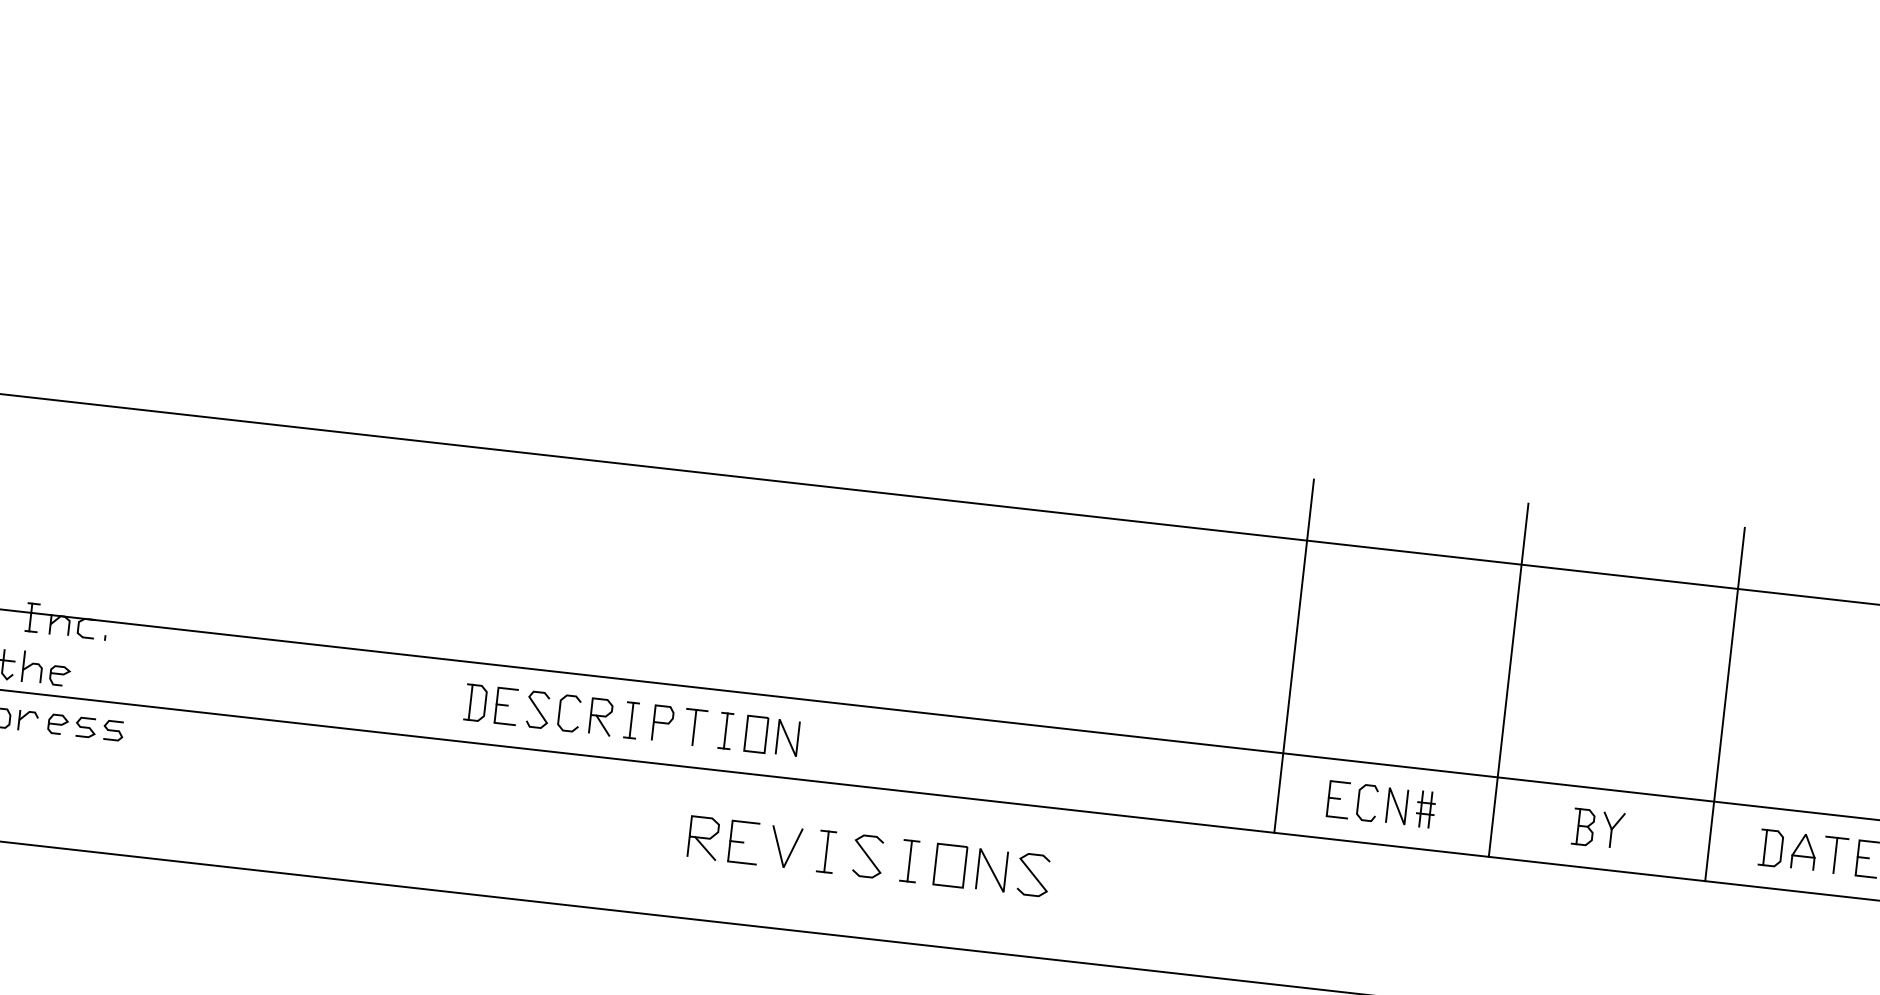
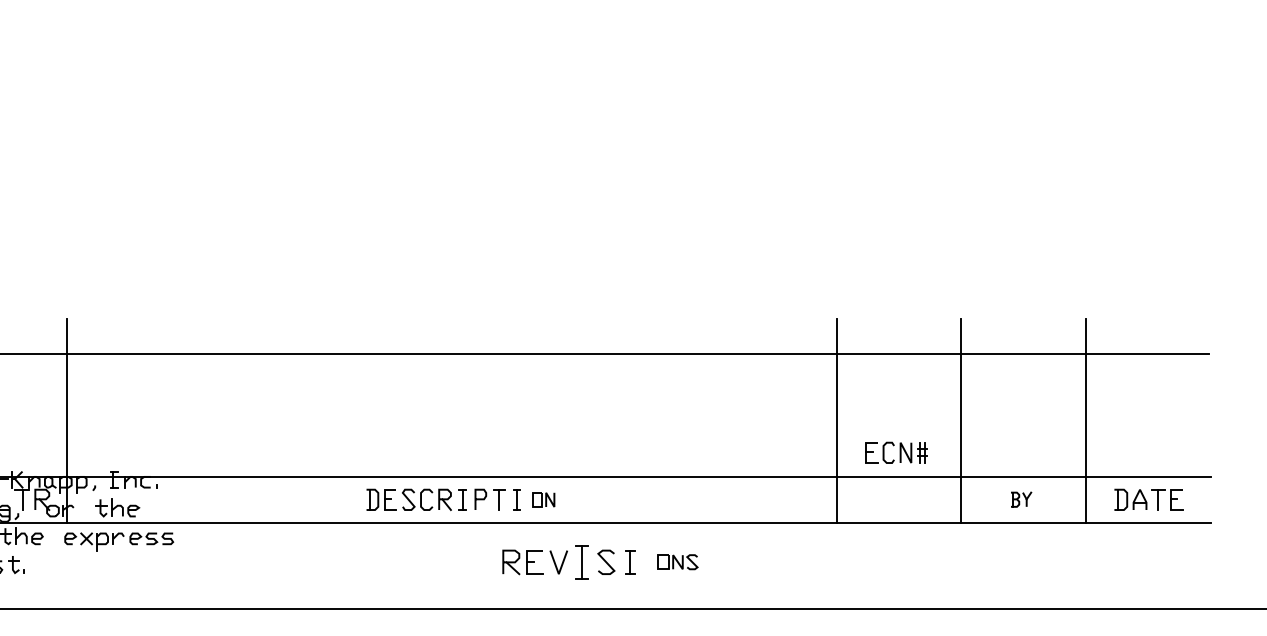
part: (771, 735) -> (543, 499), size x0.7
part: (1380, 803) -> (896, 452), moved
part: (1598, 828) -> (1021, 499), size x0.7
part: (826, 852) -> (582, 562), size x1.4
part: (991, 868) -> (677, 561), size x0.6

